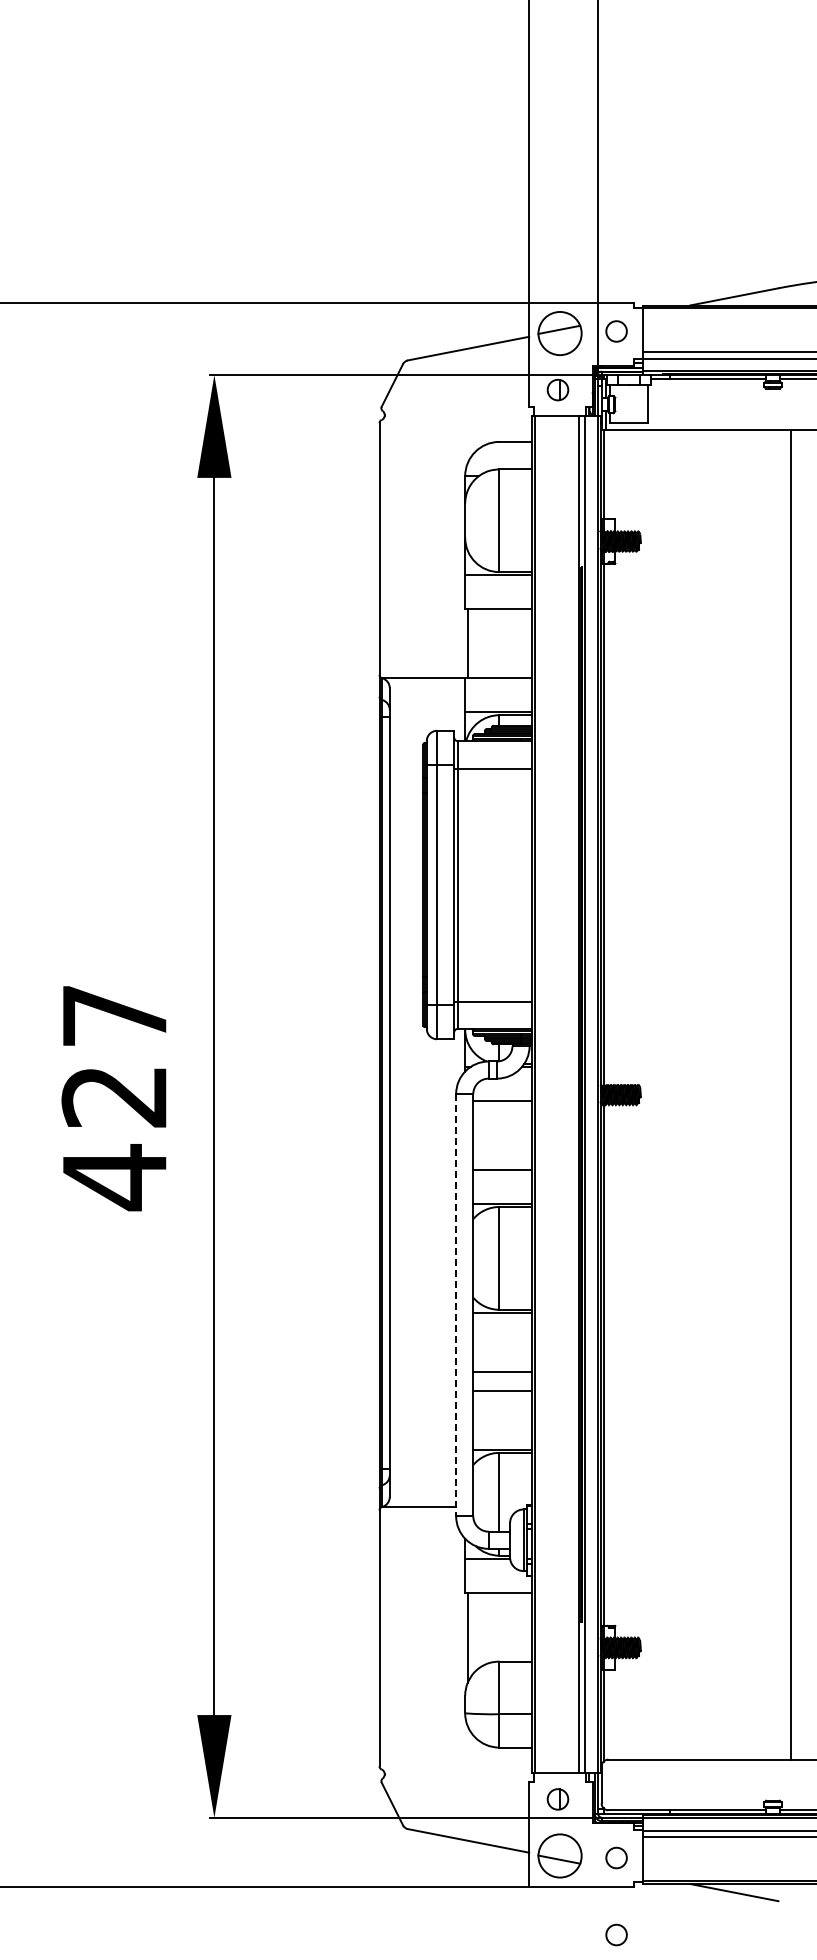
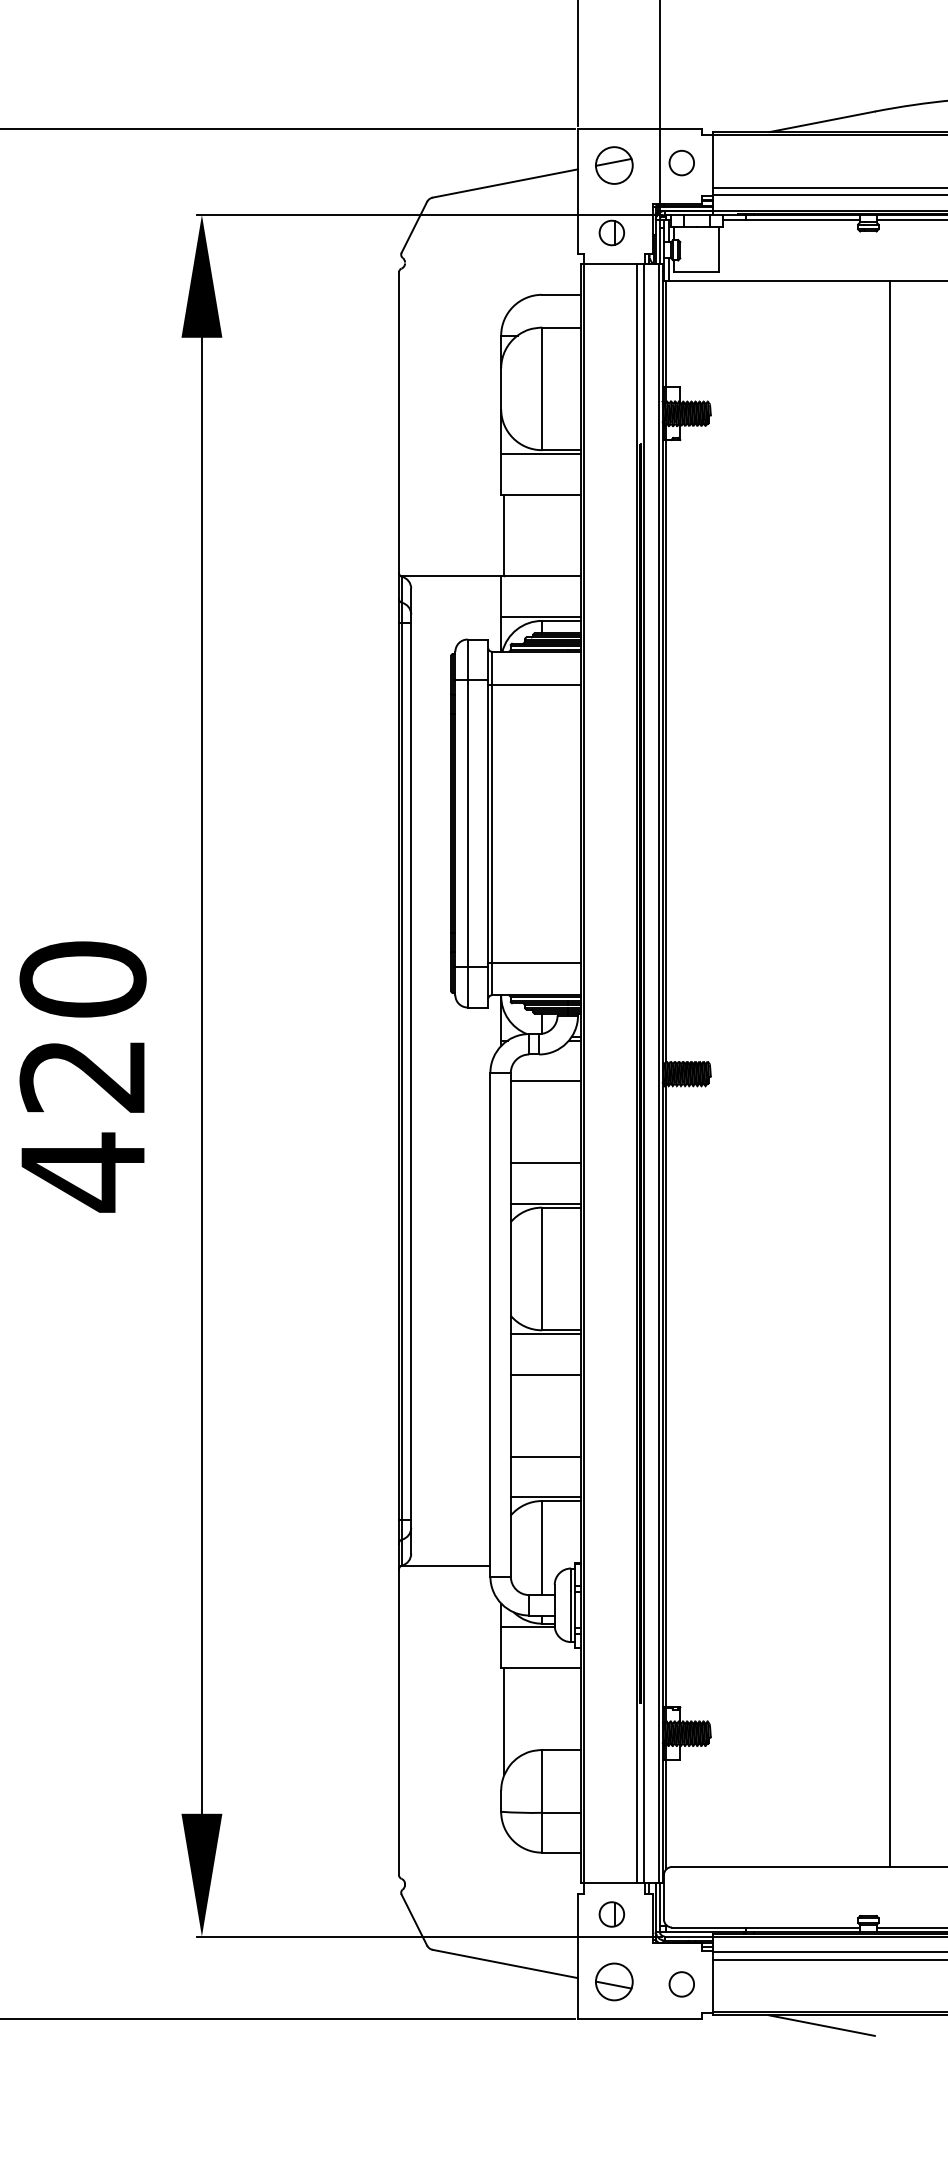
part: (559, 333) -> (613, 165), size x0.71
text: (114, 1015) -> (82, 979), 427 -> 420
line: (456, 1305) -> (490, 1325), dashed -> solid
line: (502, 1372) -> (545, 1375), moved
line: (502, 1390) -> (545, 1456), moved
part: (559, 1855) -> (613, 1981), size x0.71
circle: (616, 1934) -> (681, 2075), removed

